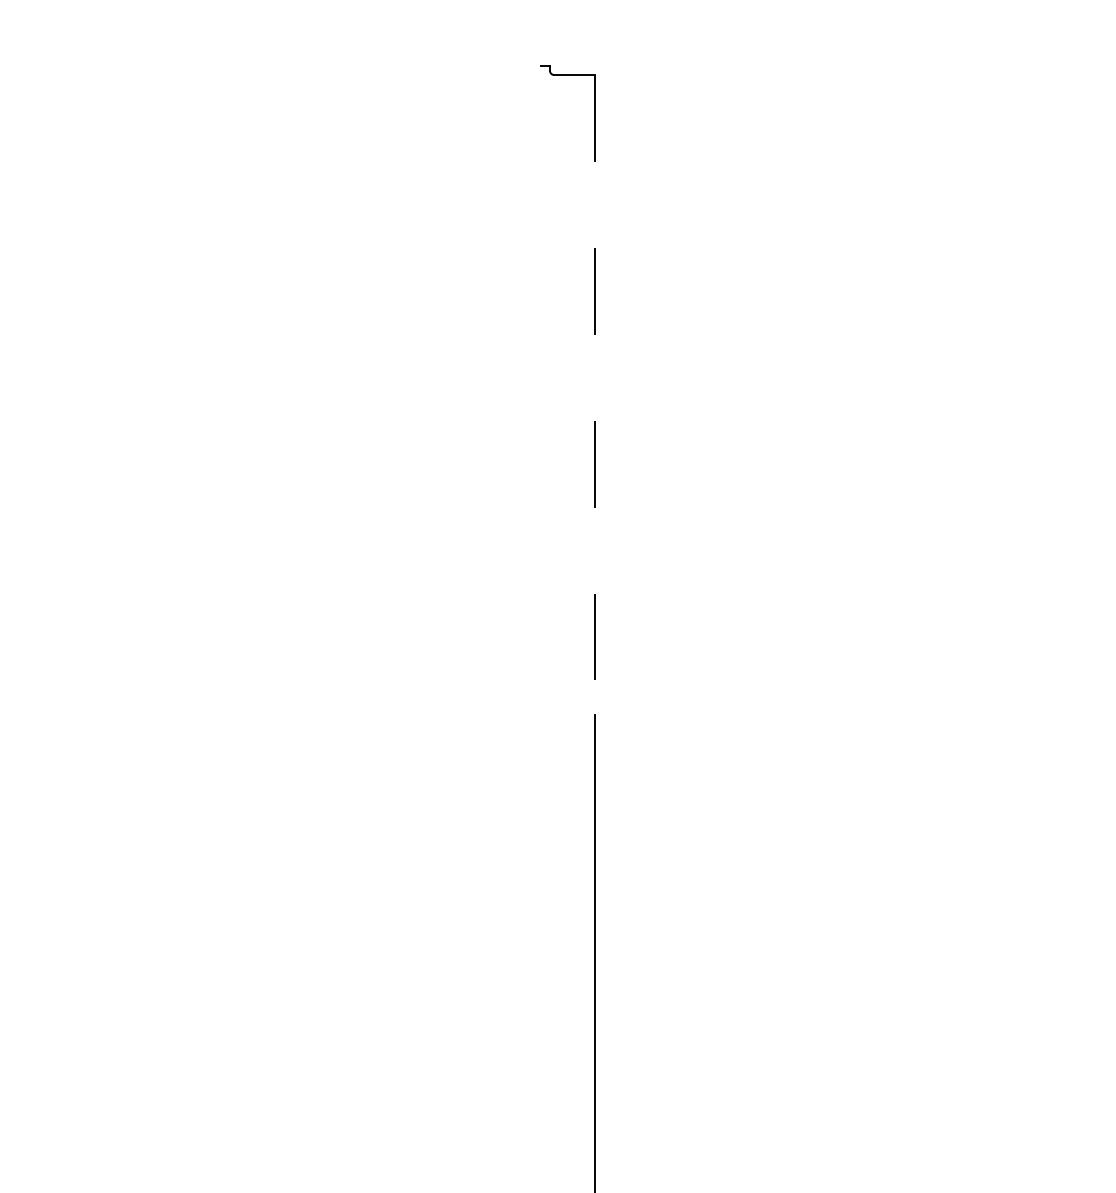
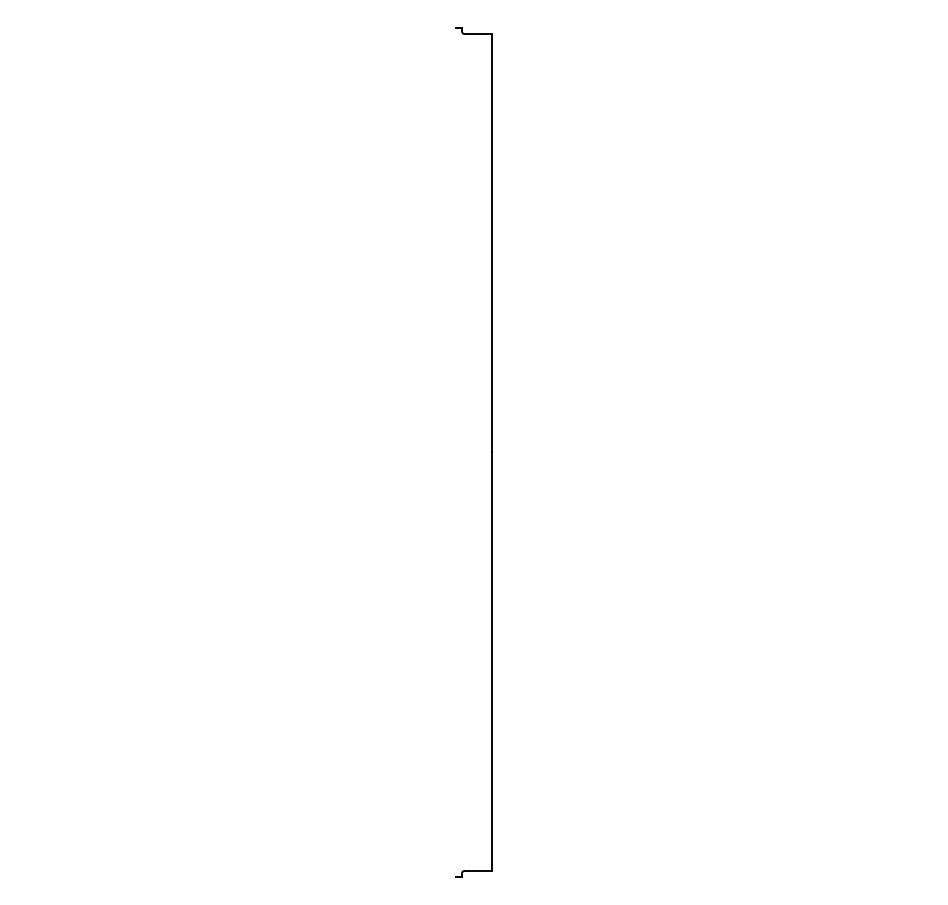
line: (595, 395) -> (491, 243), dashed -> solid

